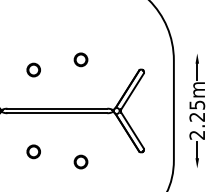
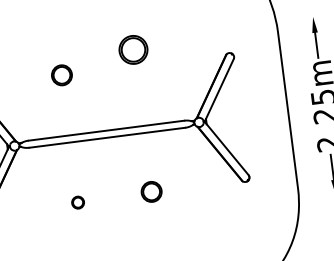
part: (80, 59) -> (132, 49), size x1.4
part: (33, 151) -> (77, 202), size x0.6
part: (80, 161) -> (150, 191), moved

